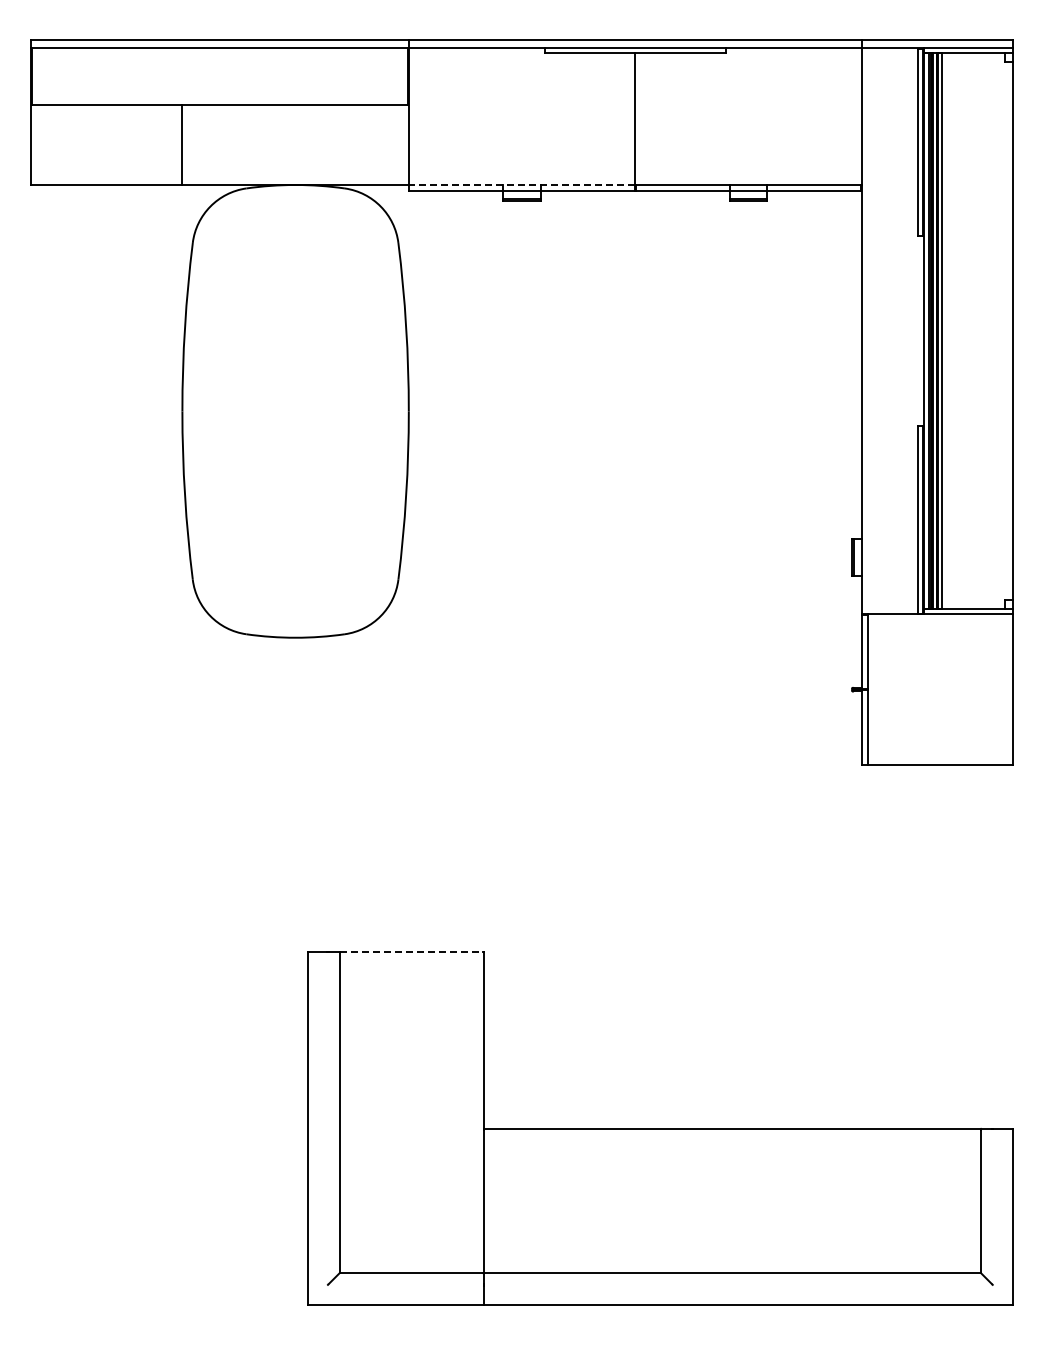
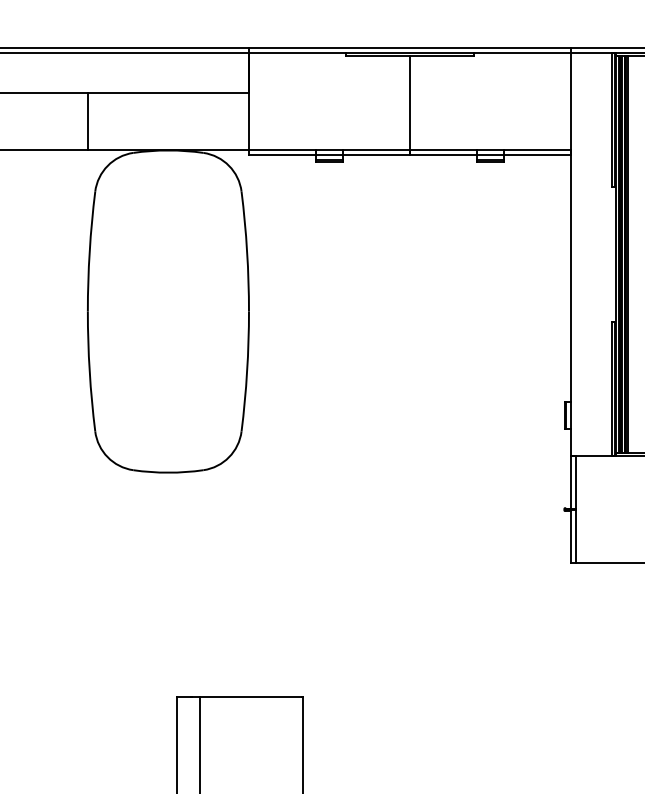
line: (521, 184) -> (329, 150), dashed -> solid
line: (411, 952) -> (250, 696), dashed -> solid

